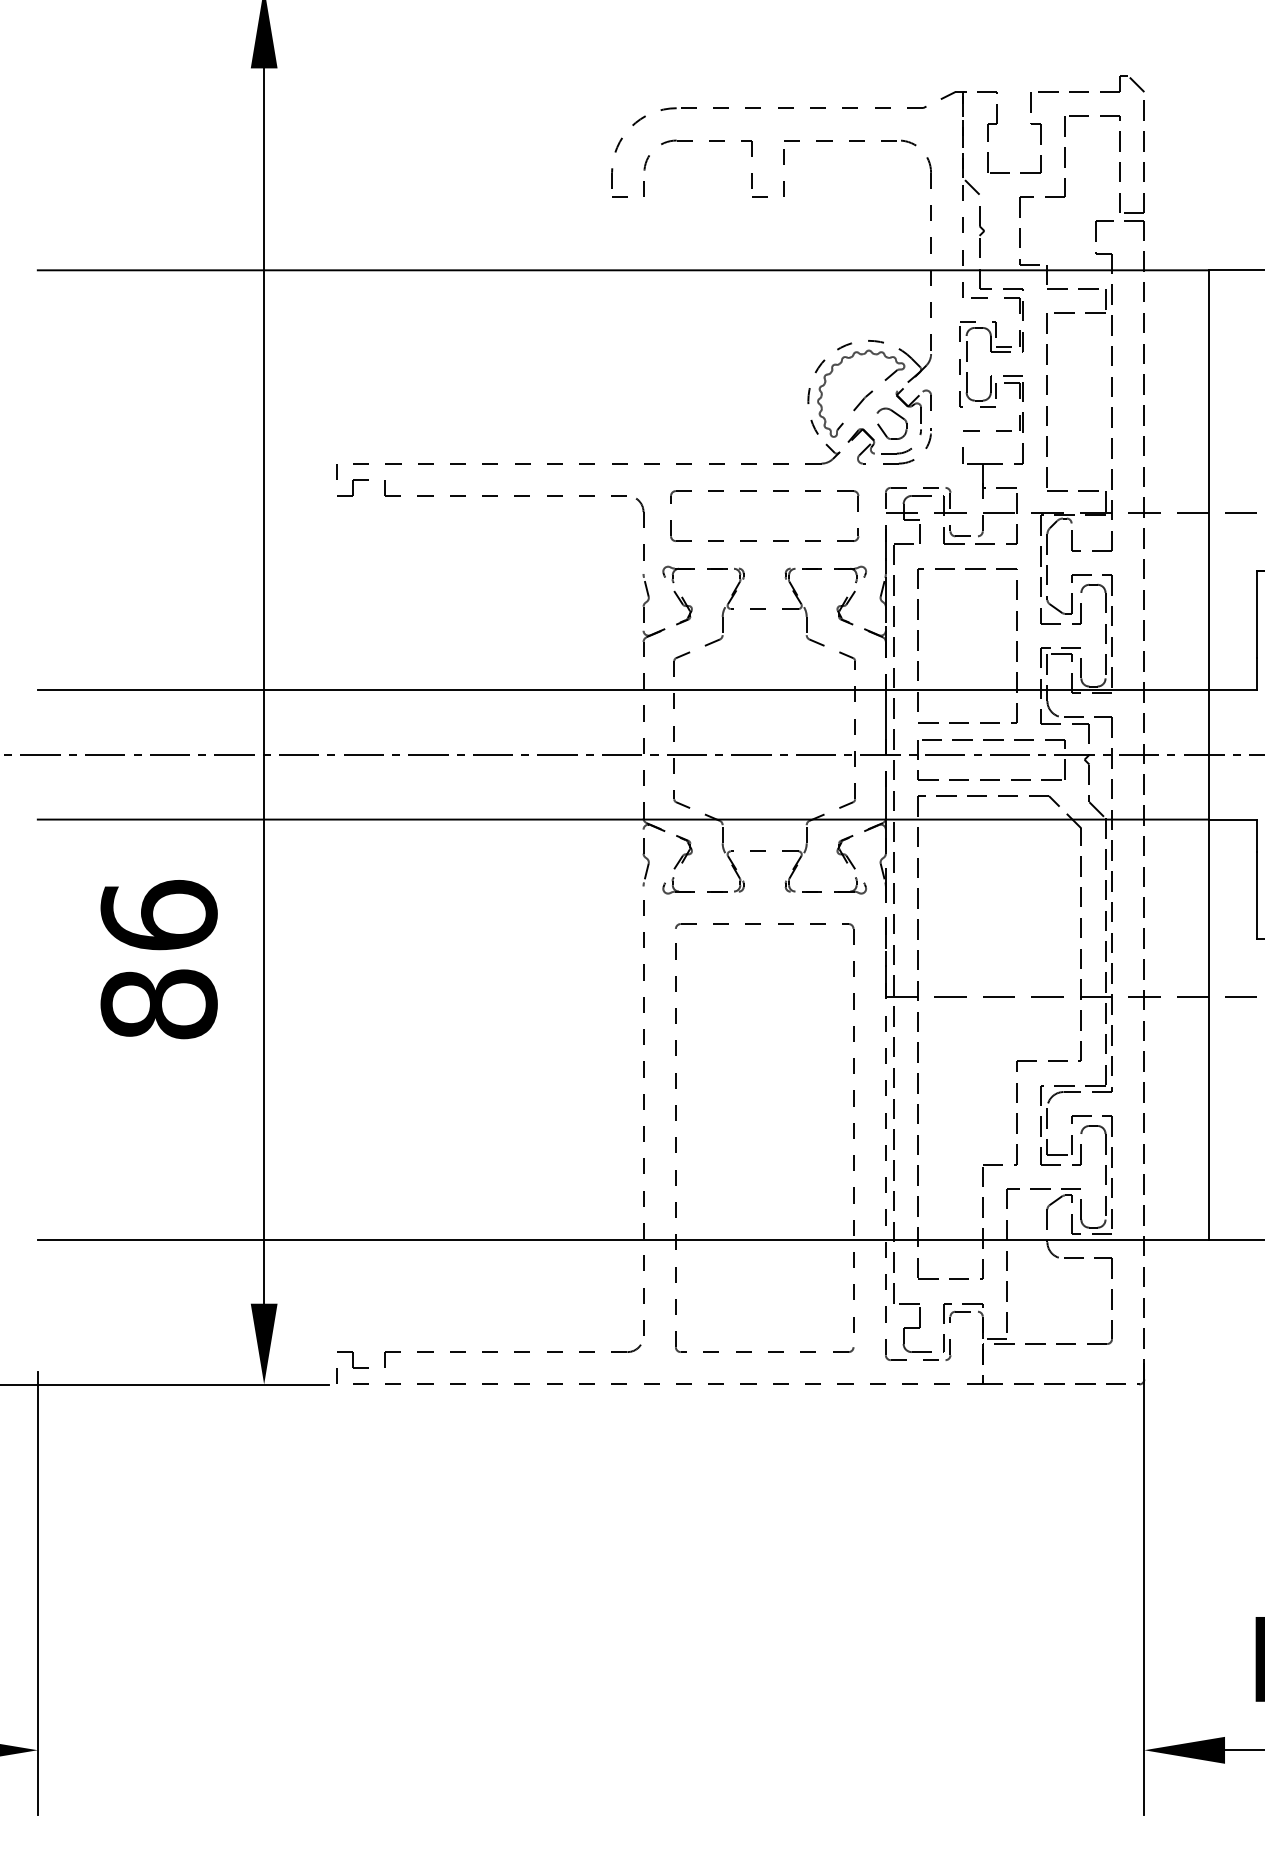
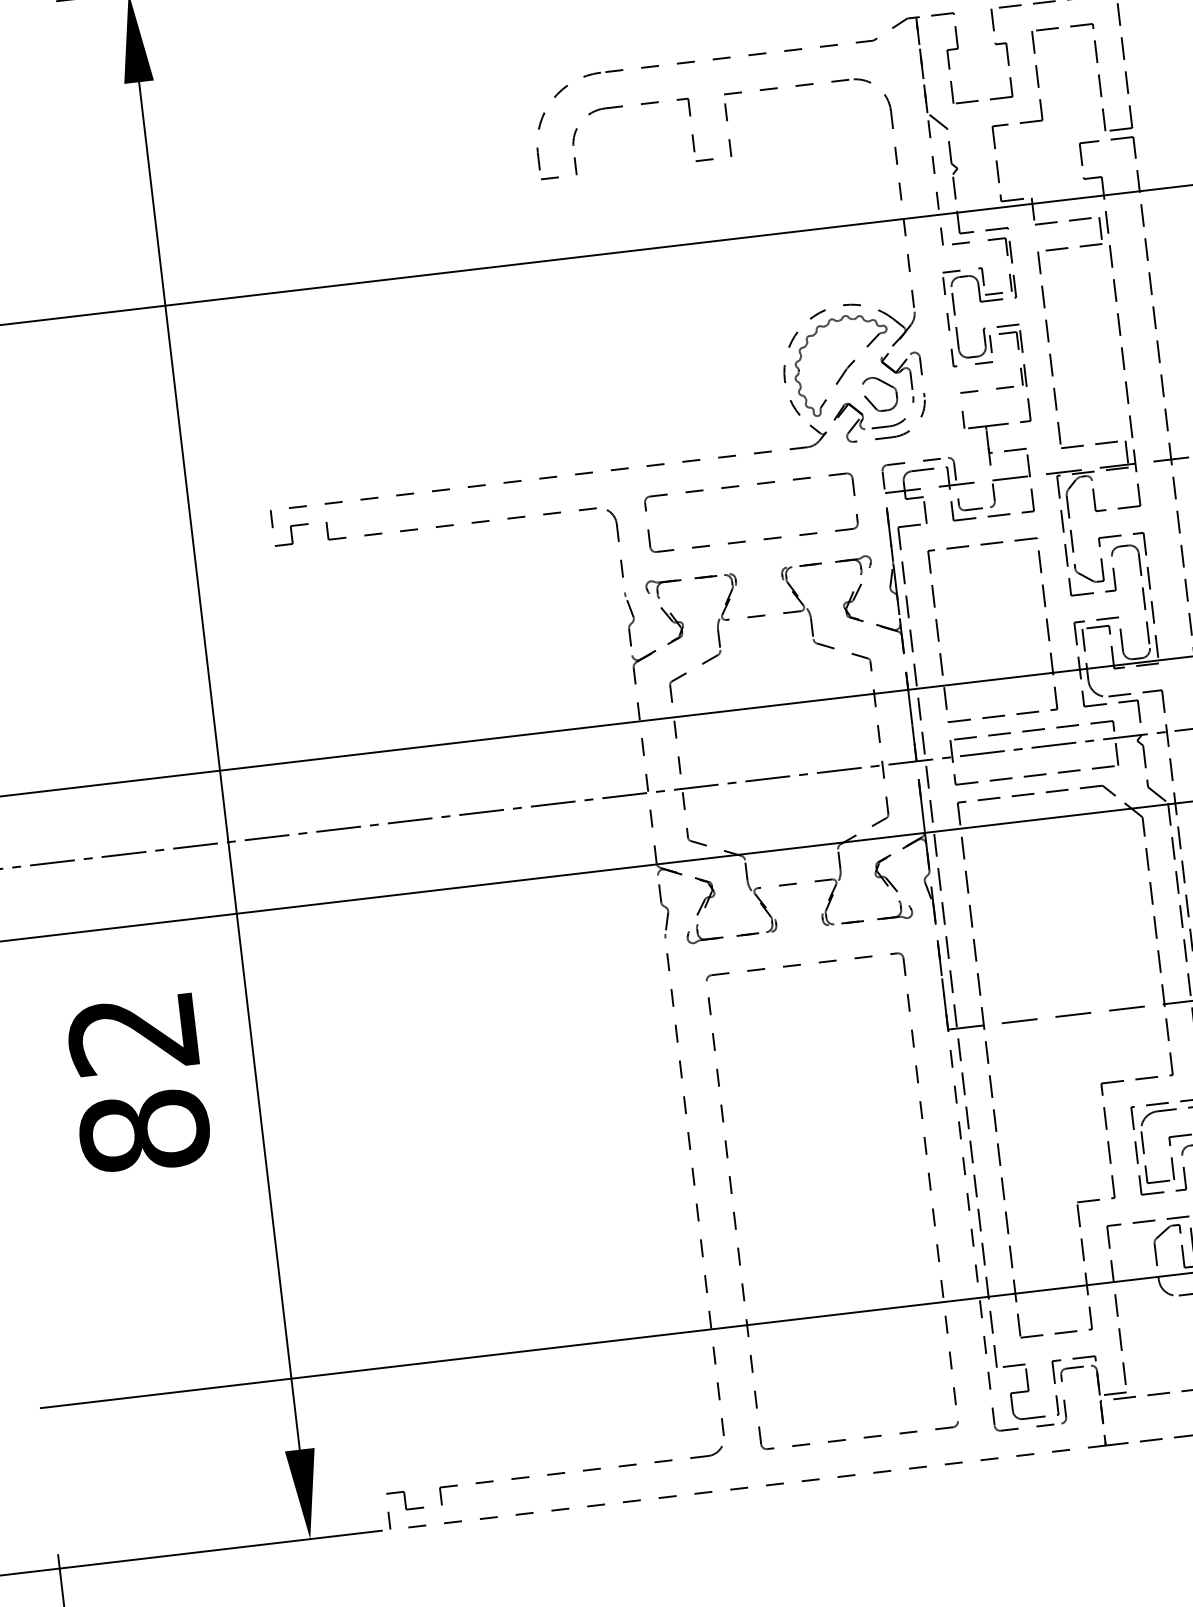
text: (158, 915) -> (132, 1033), 86 -> 82

